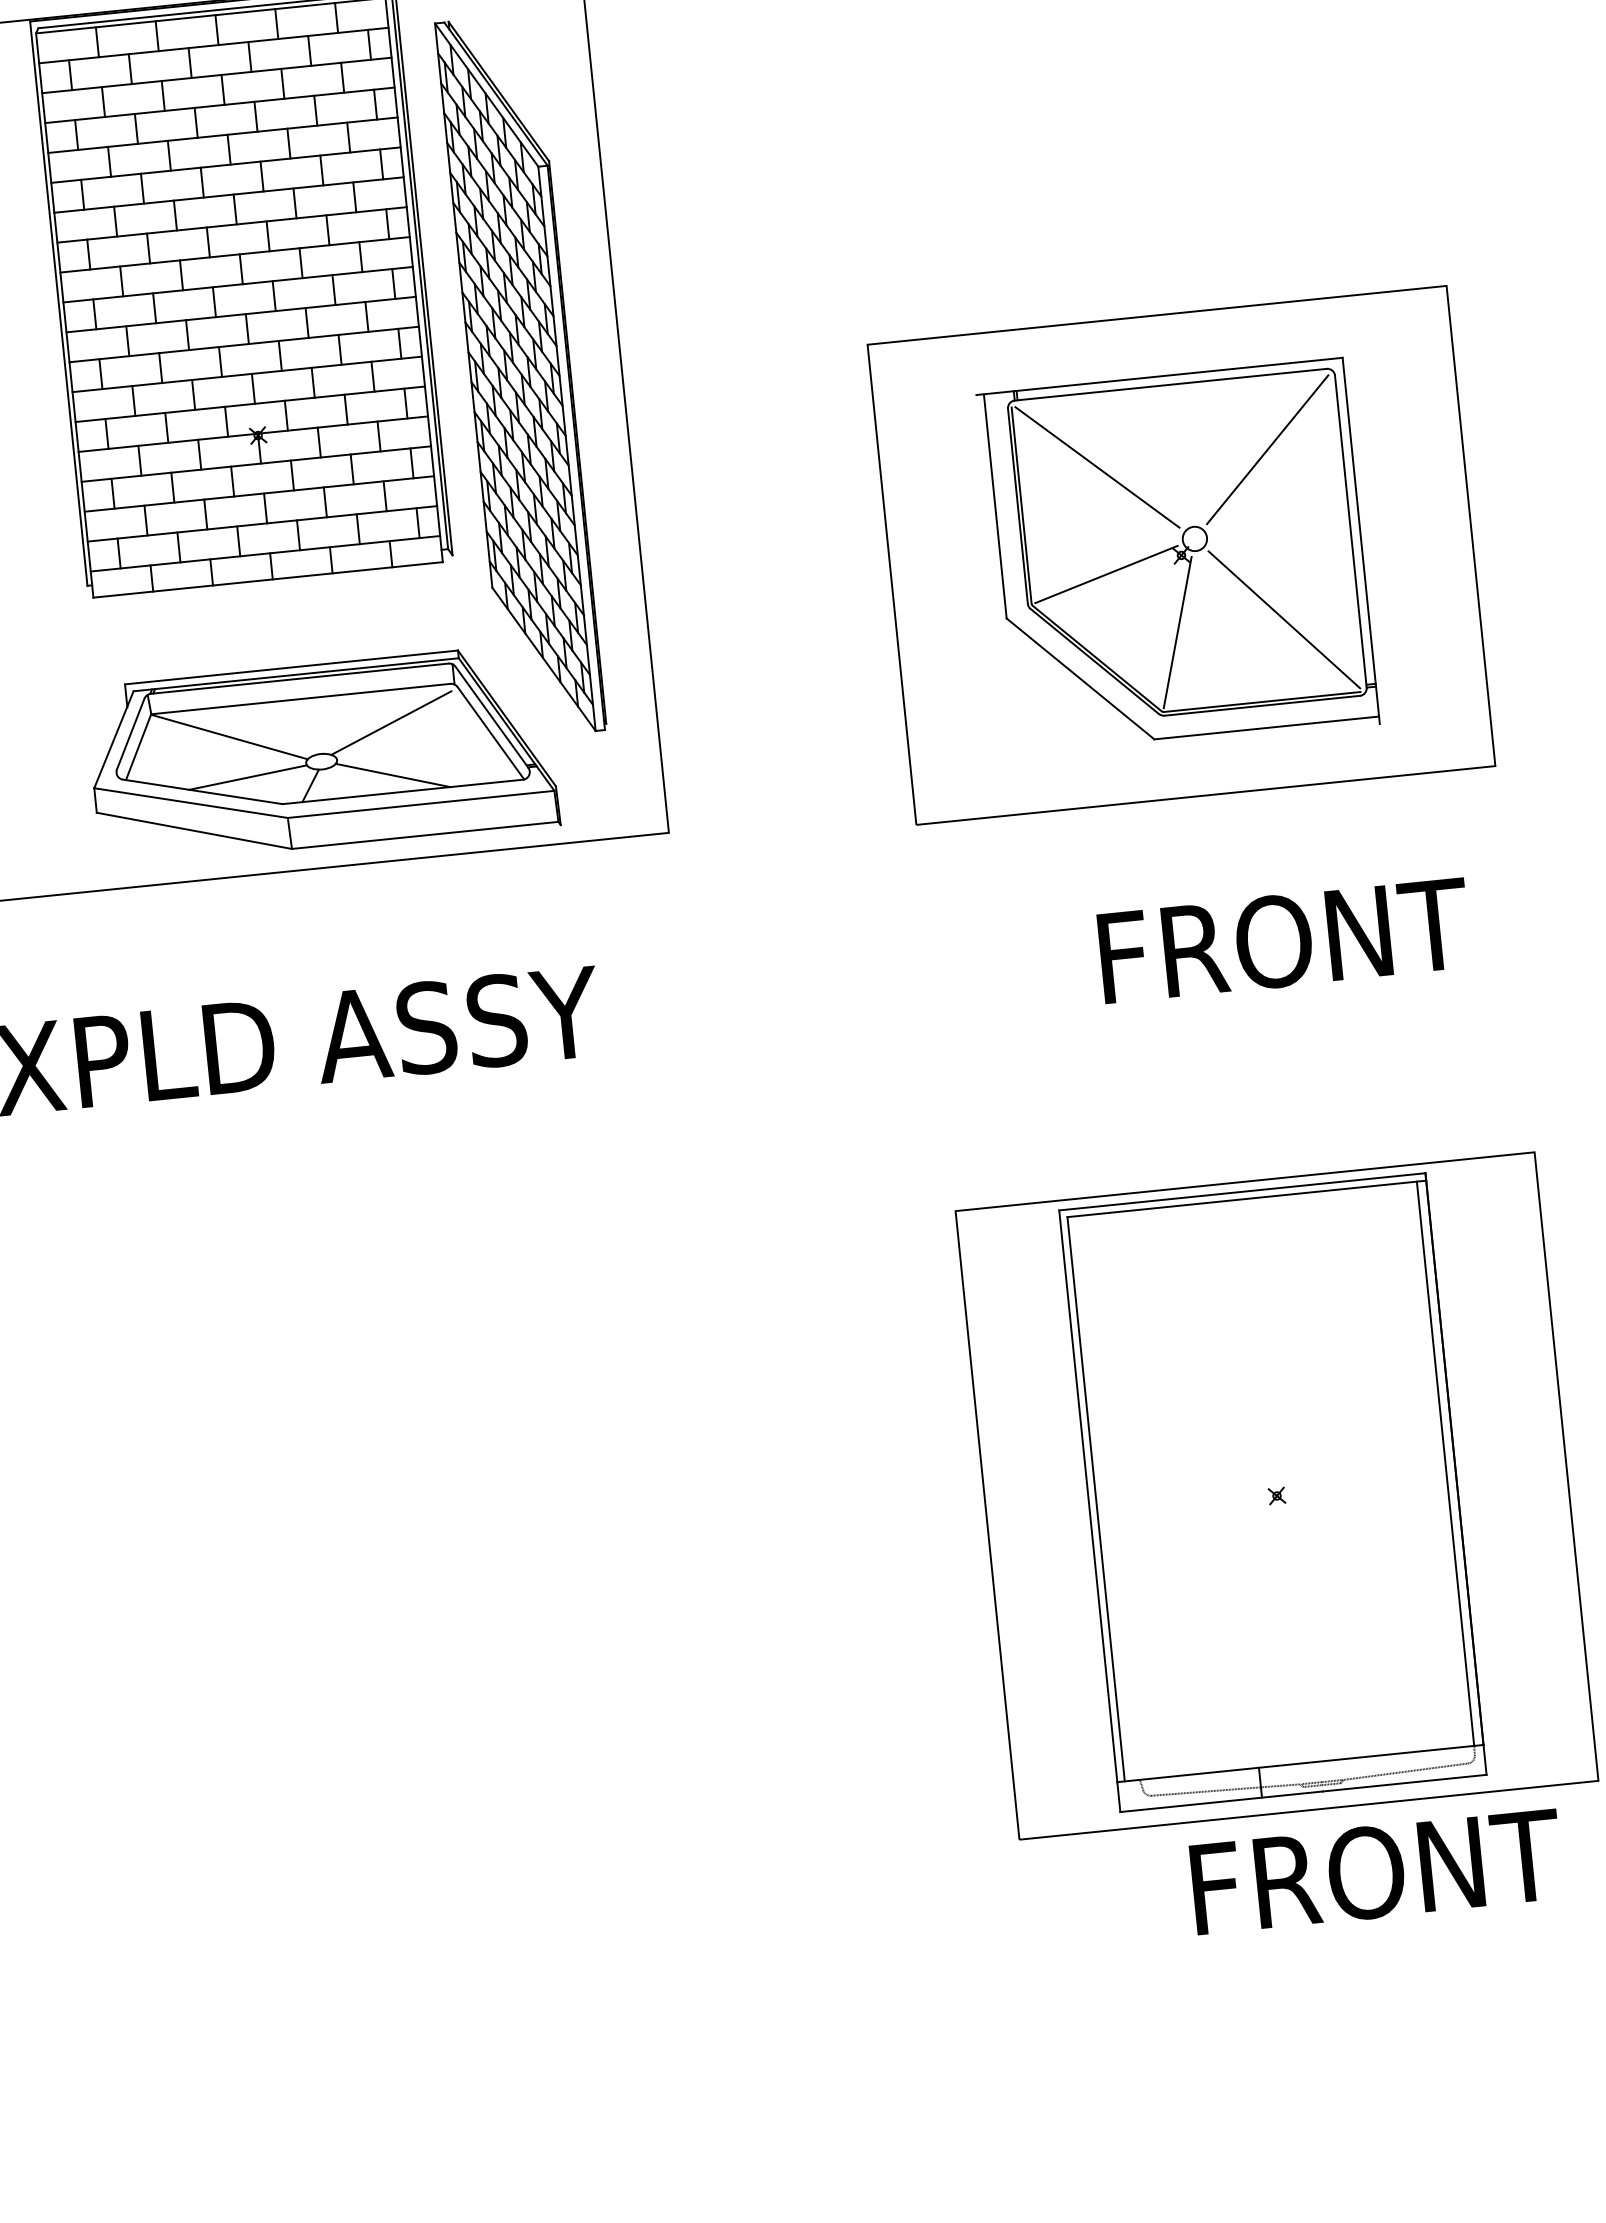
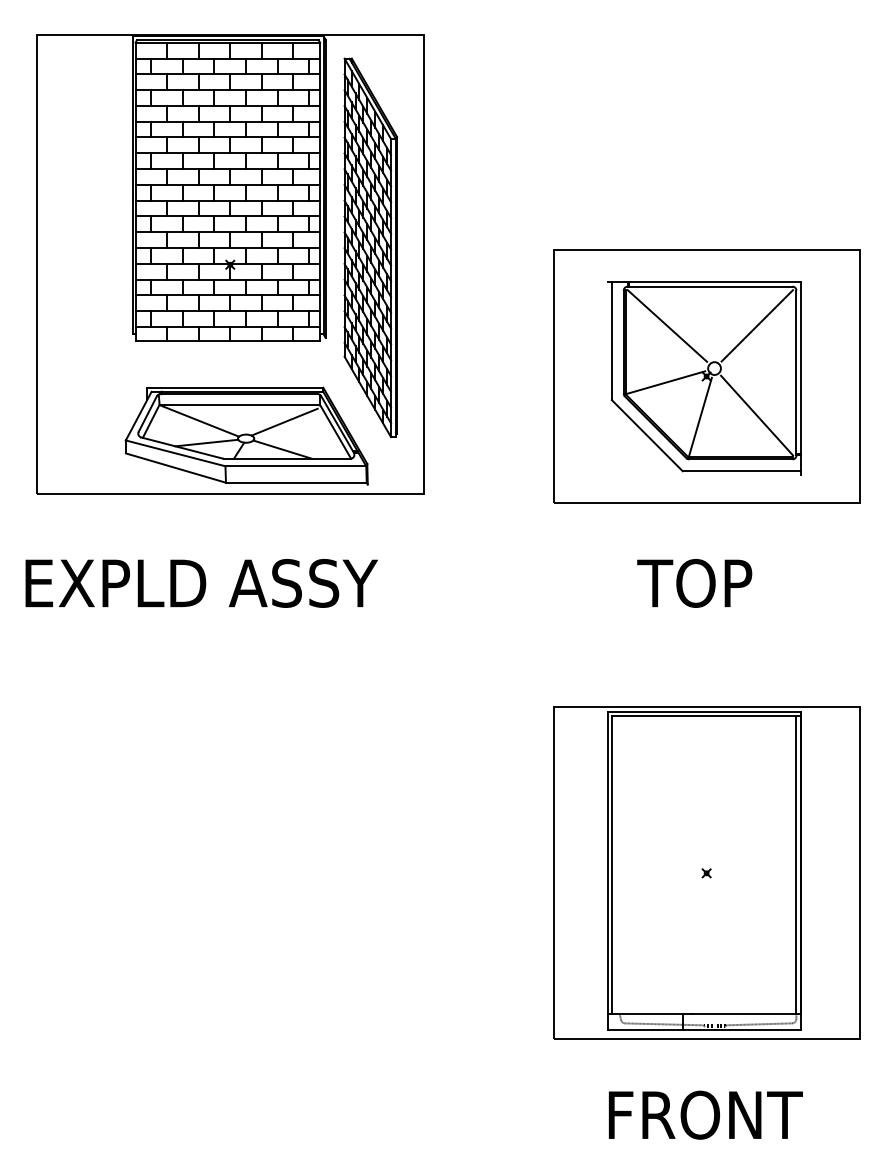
text: (1279, 939) -> (737, 582), FRONT -> TOP
text: (1375, 1870) -> (705, 1114), moved

